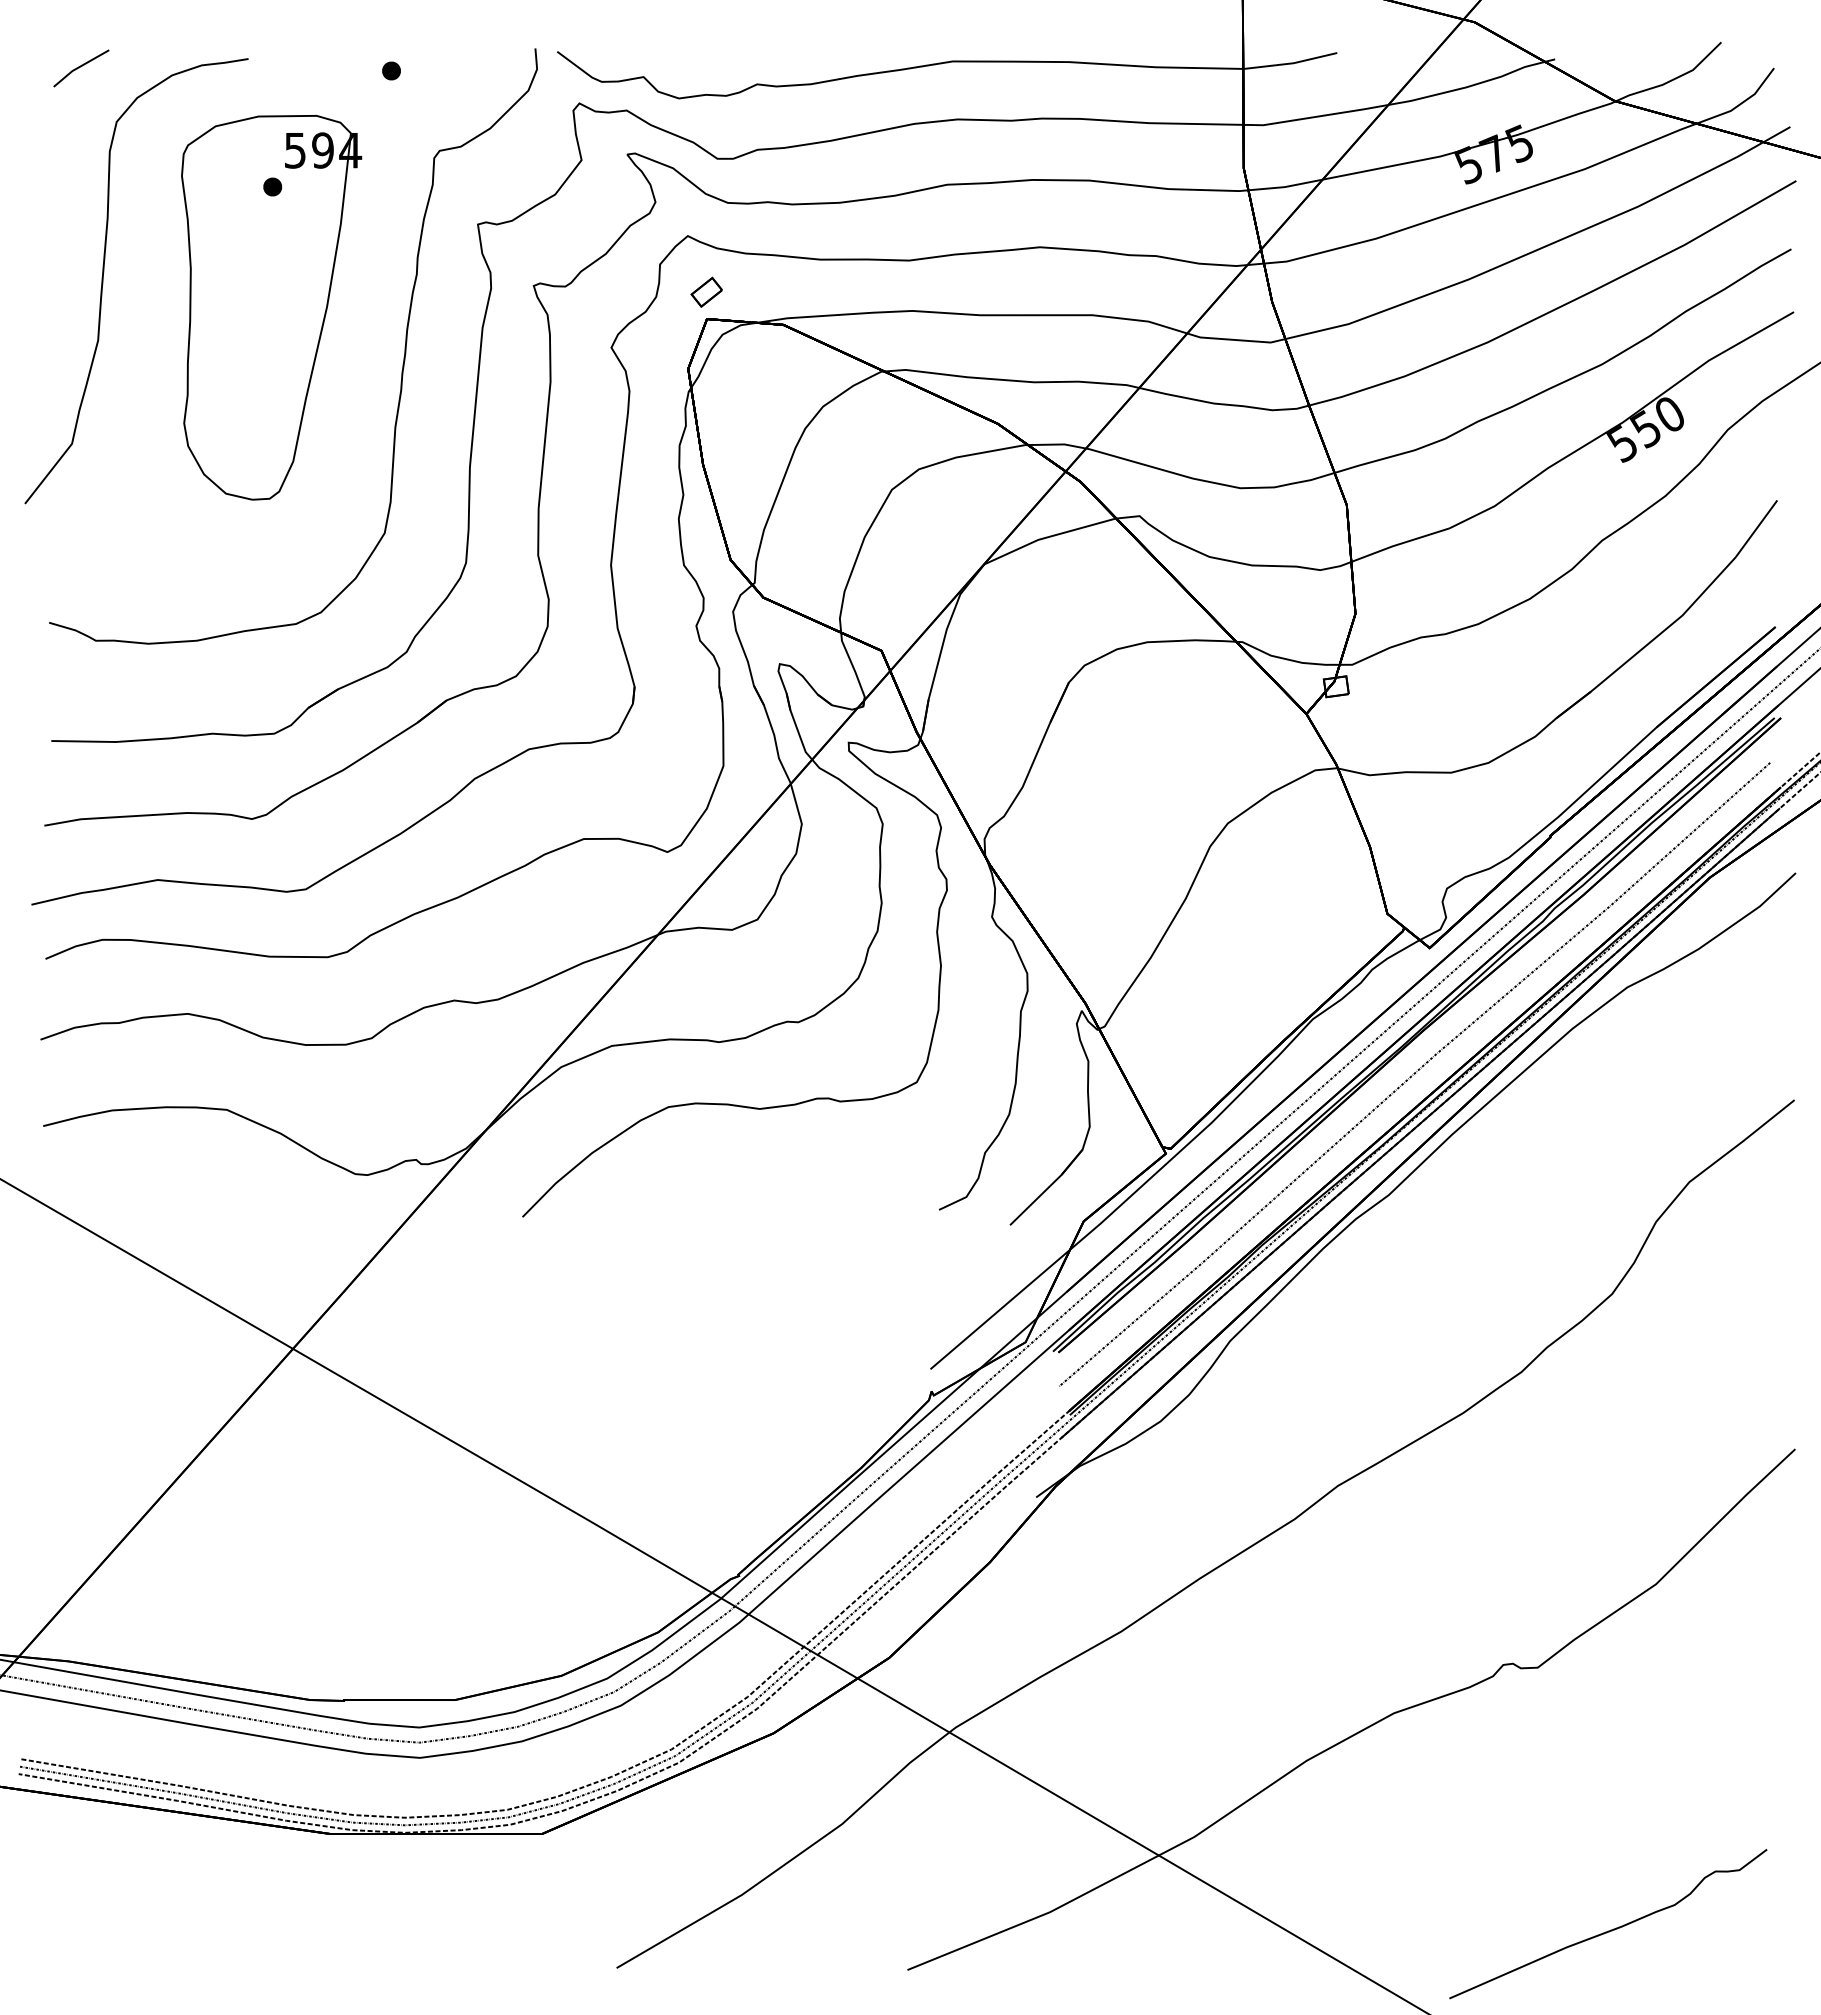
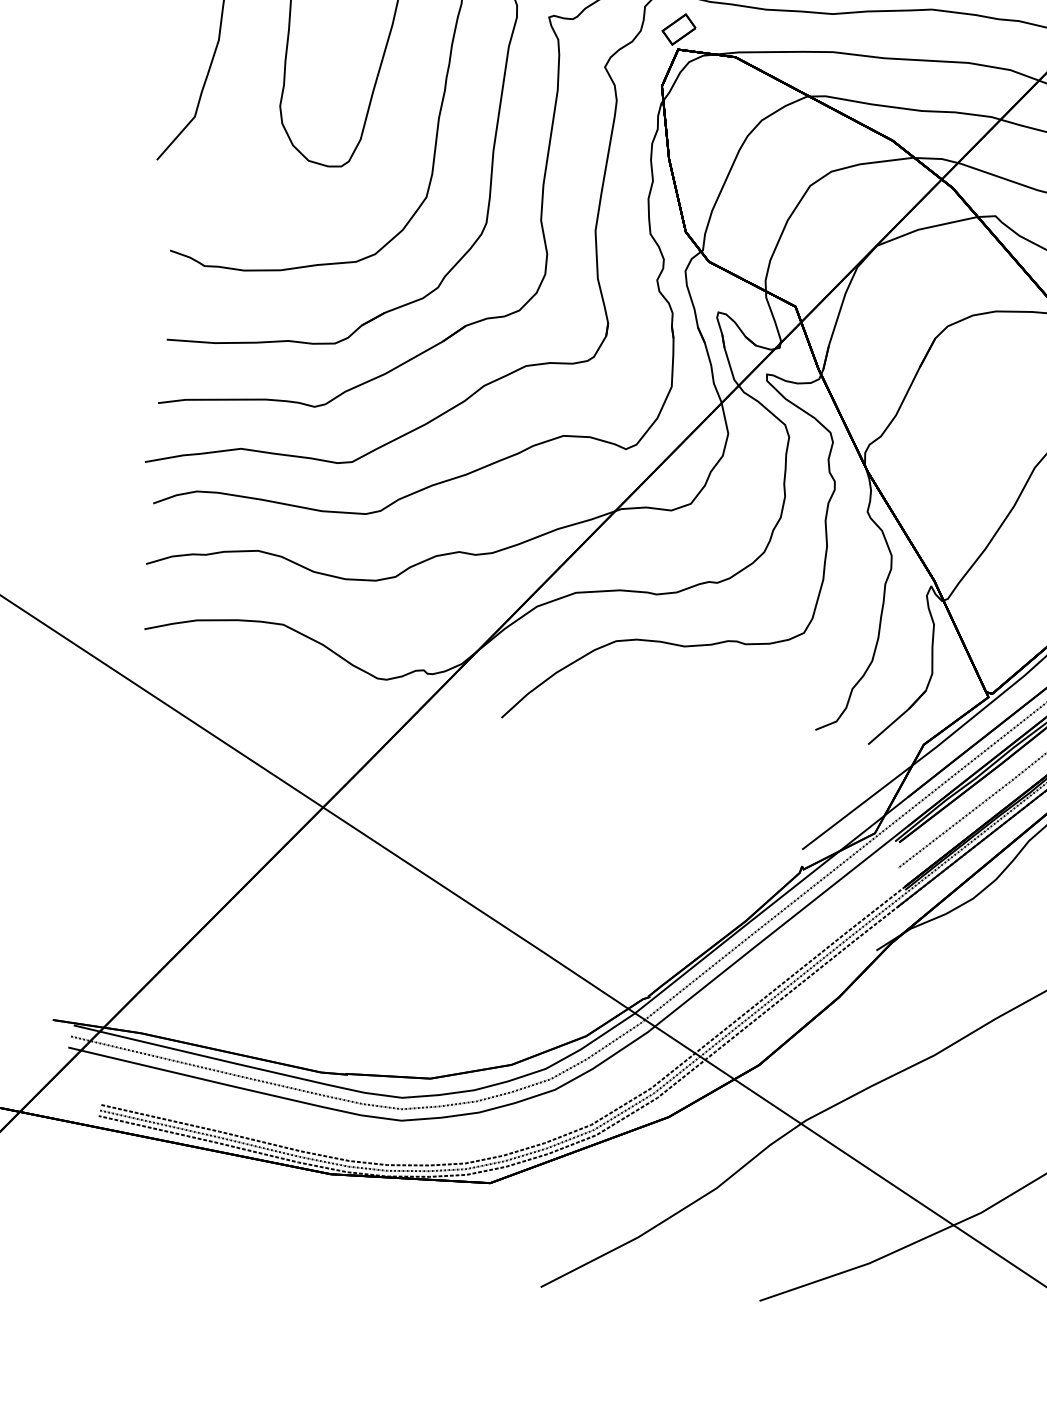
part: (706, 291) -> (678, 28), size x1.43

